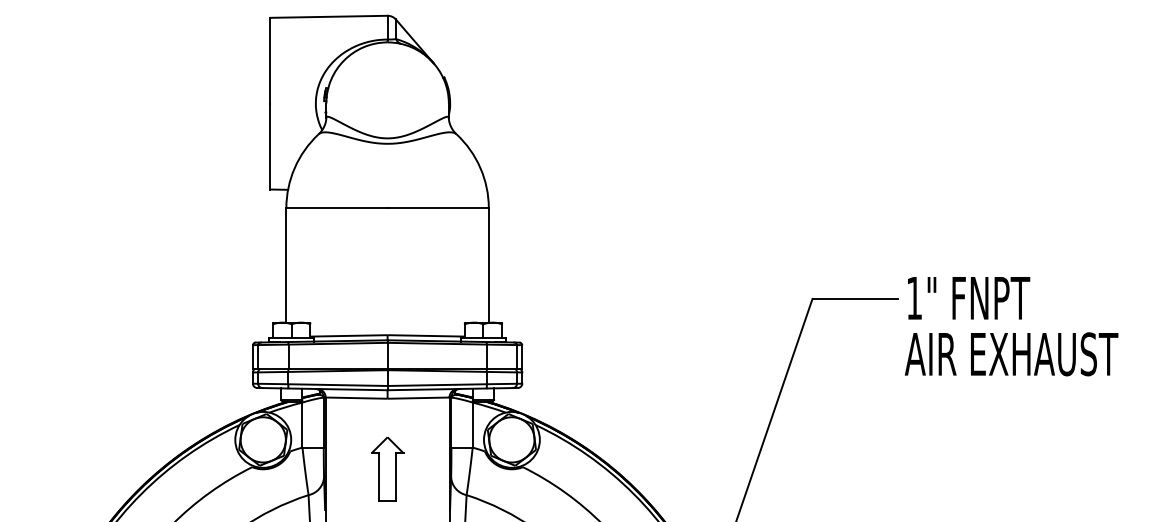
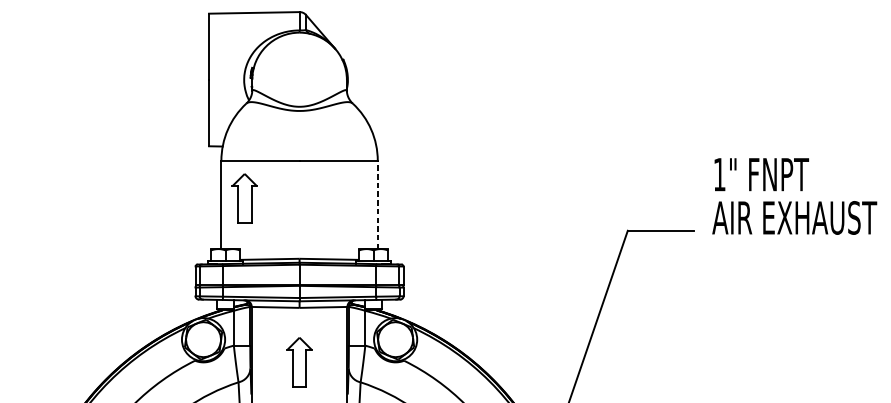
part: (316, 256) -> (244, 198), added
line: (488, 265) -> (377, 204), solid -> dashed
text: (1011, 326) -> (794, 196), moved

